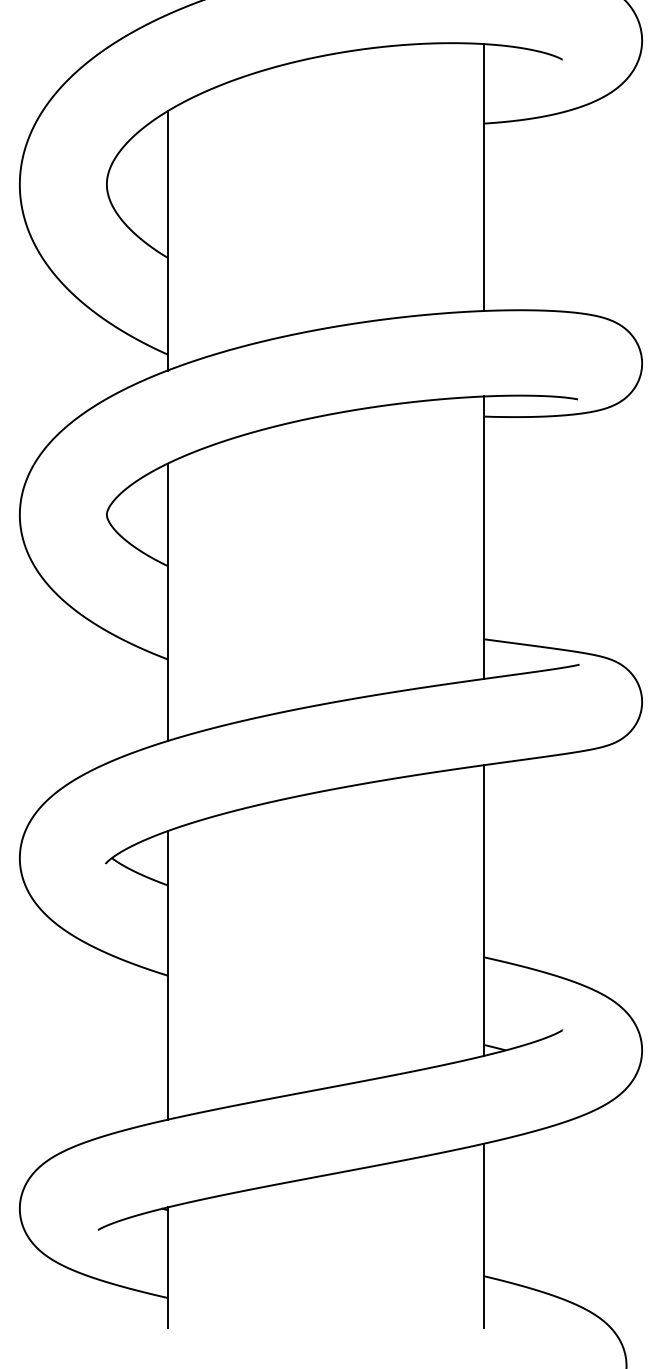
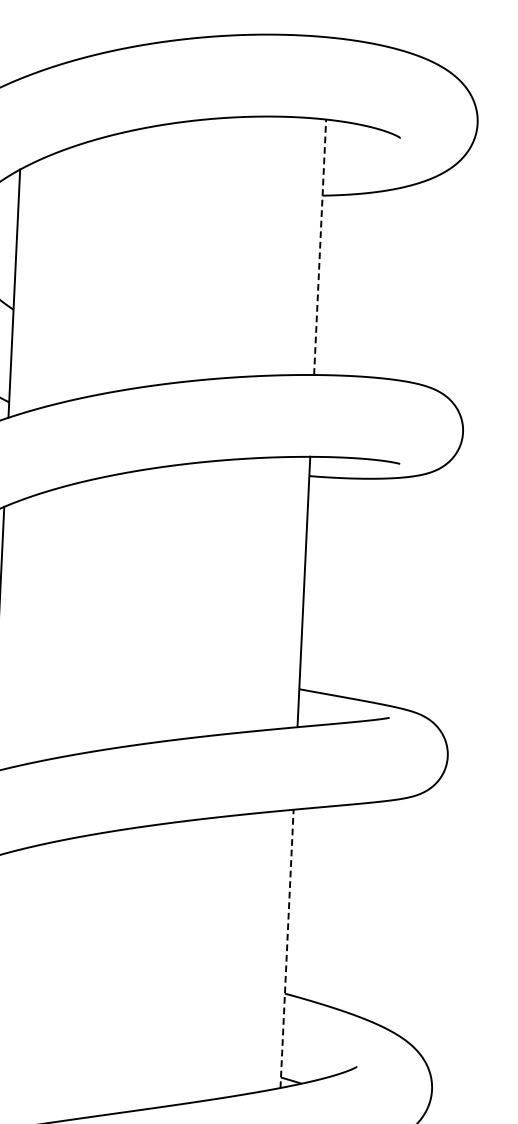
line: (484, 176) -> (320, 246), solid -> dashed
line: (484, 910) -> (287, 948), solid -> dashed

